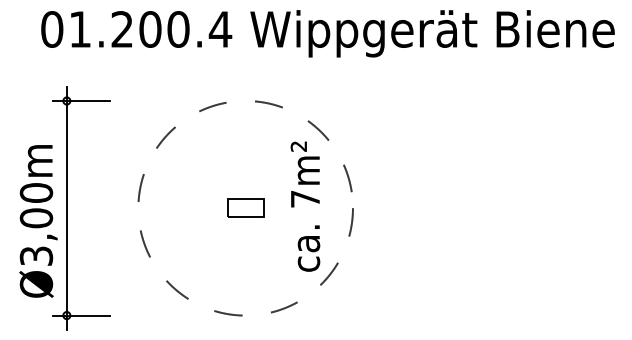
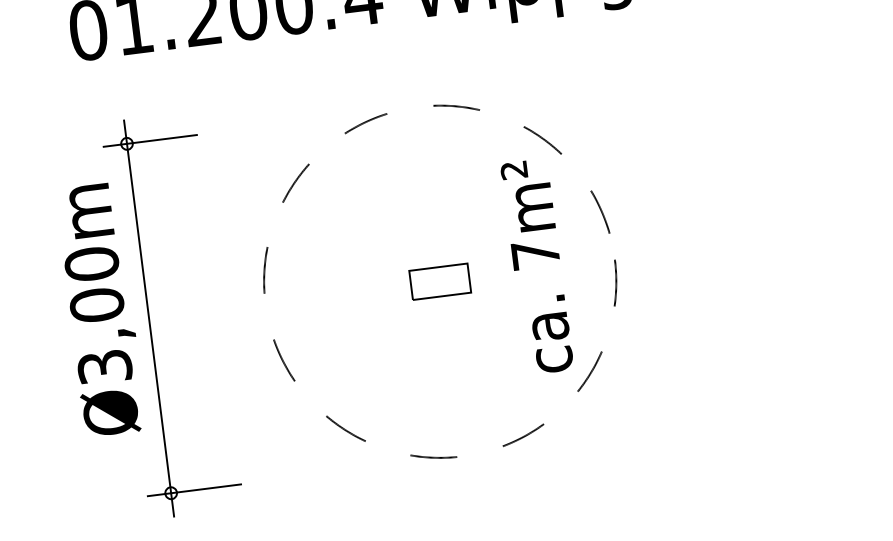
text: (38, 221) -> (101, 310), moved

